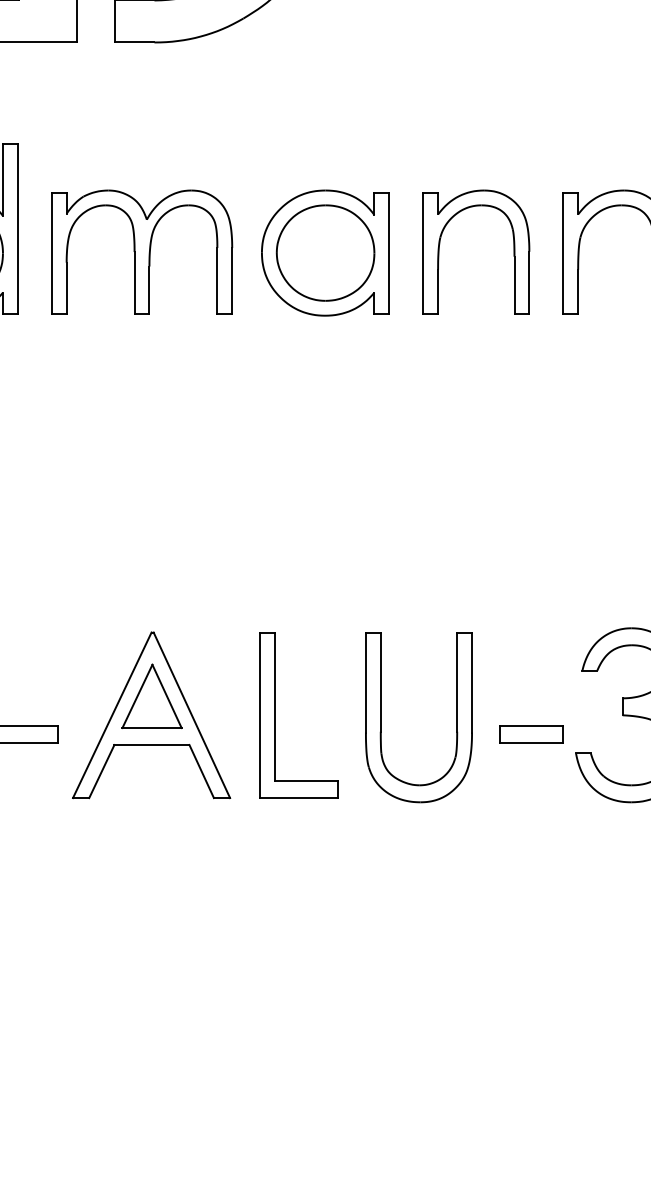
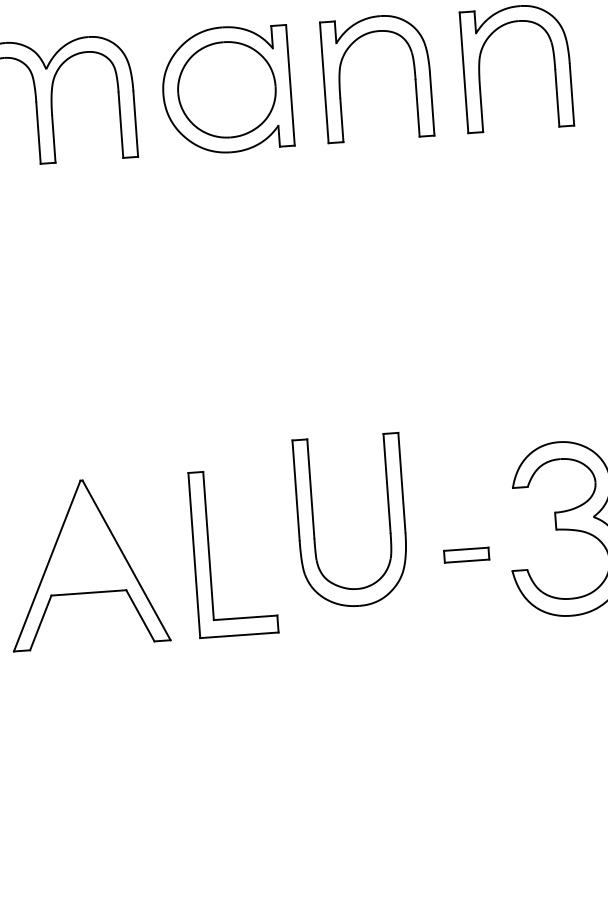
part: (151, 696) -> (84, 544), removed
part: (381, 717) -> (314, 524), moved
part: (531, 734) -> (466, 555), size x0.7

